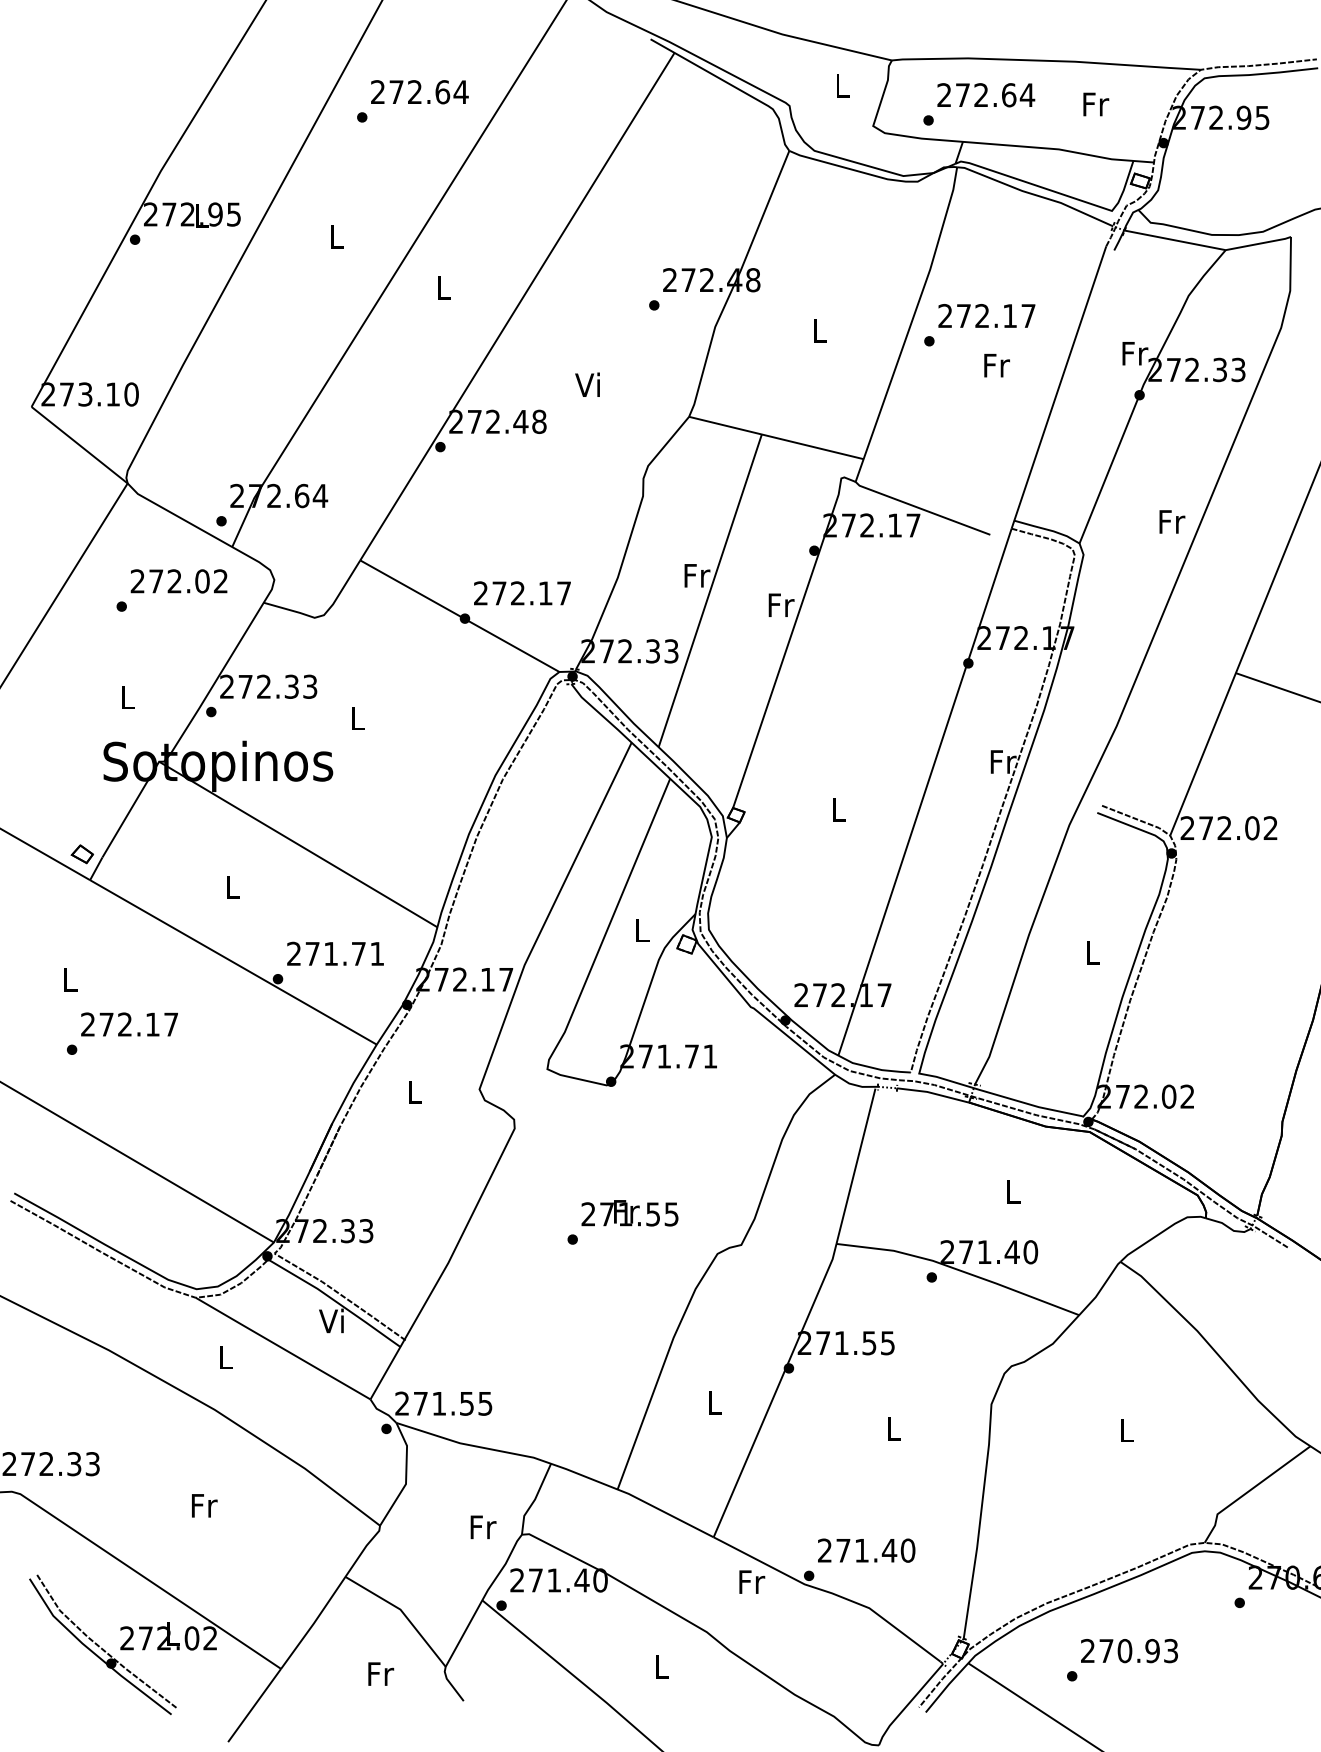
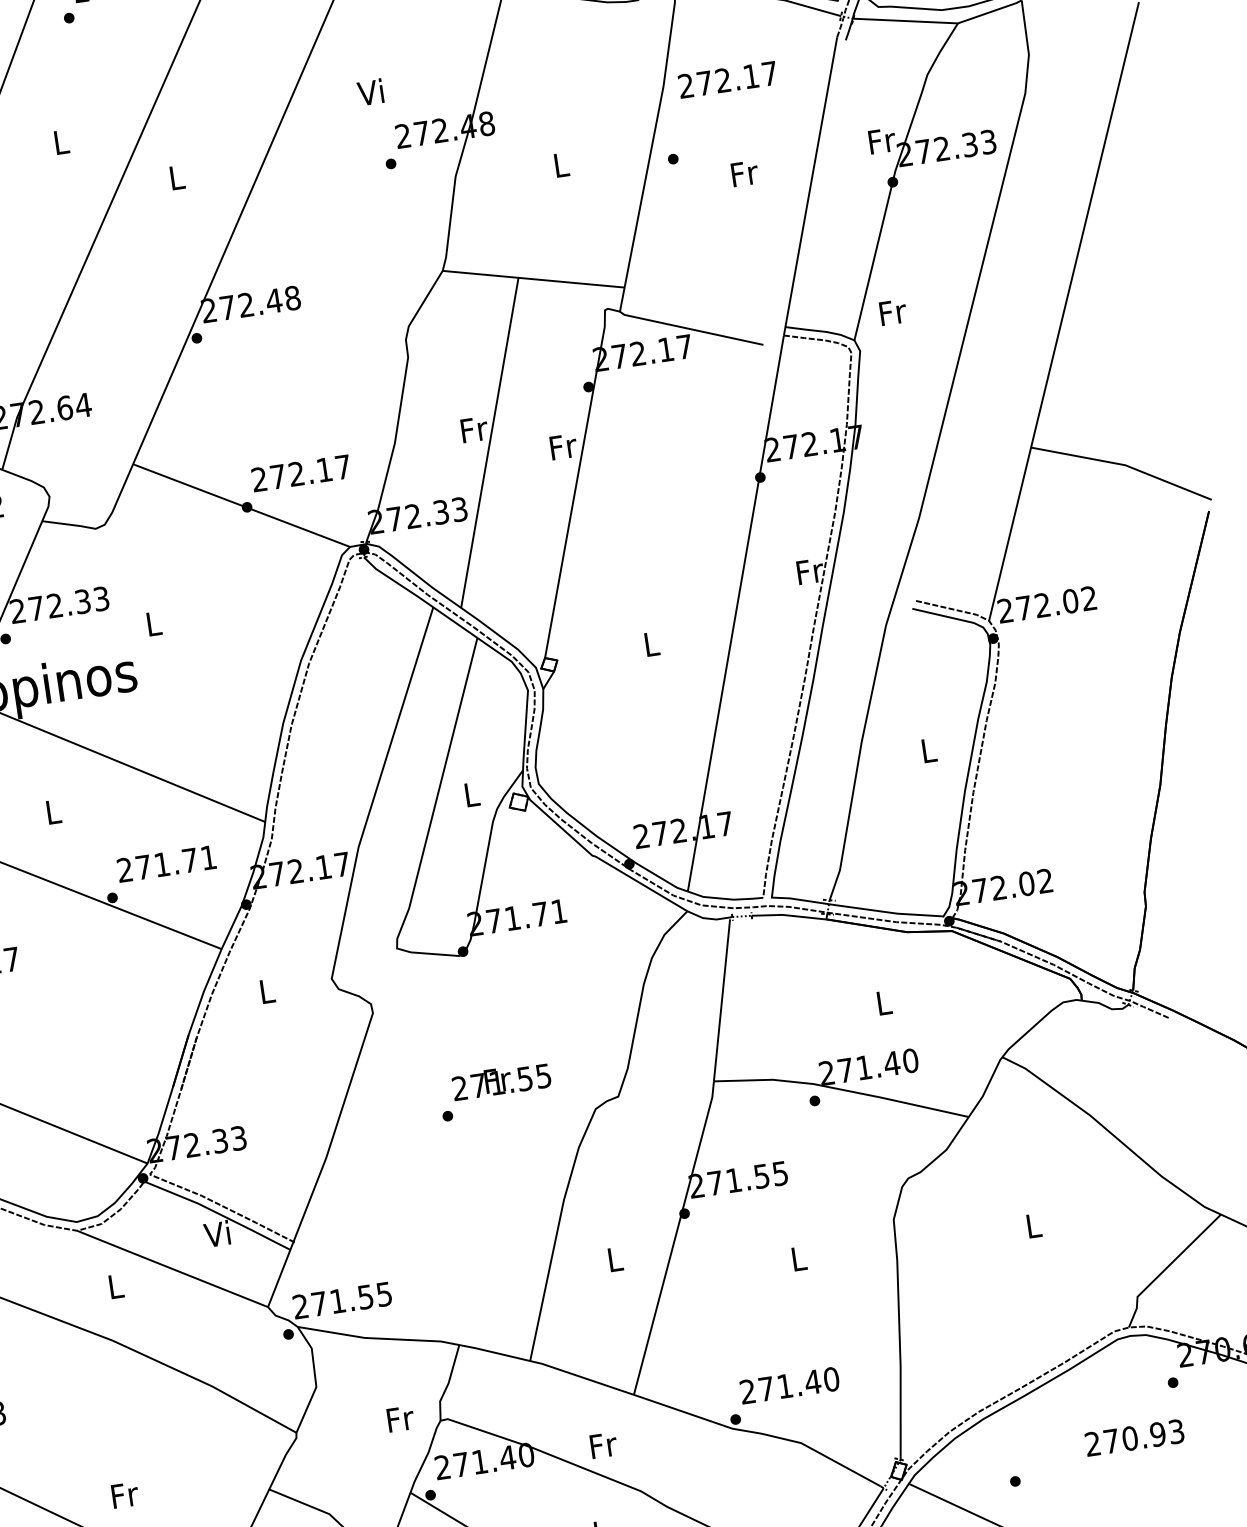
text: (986, 315) -> (727, 79), moved
text: (587, 384) -> (370, 92), moved
text: (1172, 521) -> (893, 311), moved
text: (204, 1505) -> (125, 1494), moved
text: (752, 1581) -> (604, 1444), moved
text: (1129, 1651) -> (1134, 1438), moved

